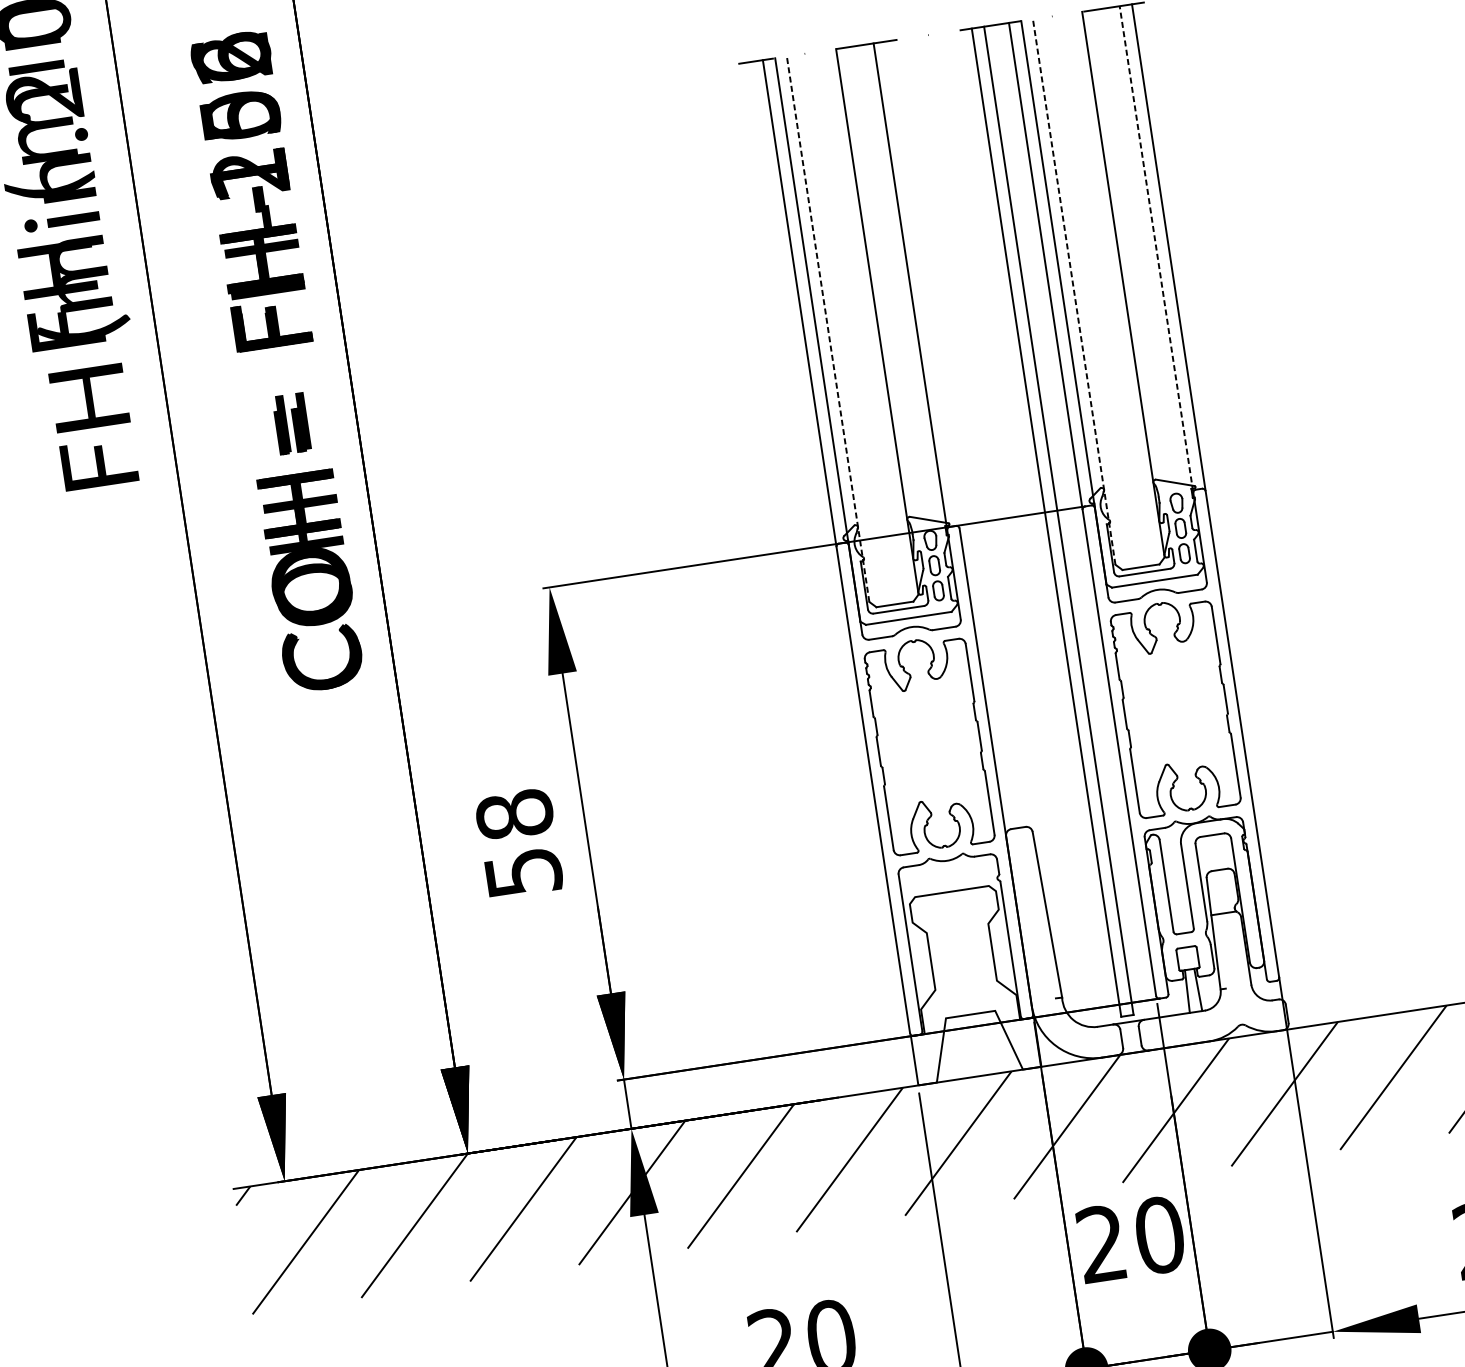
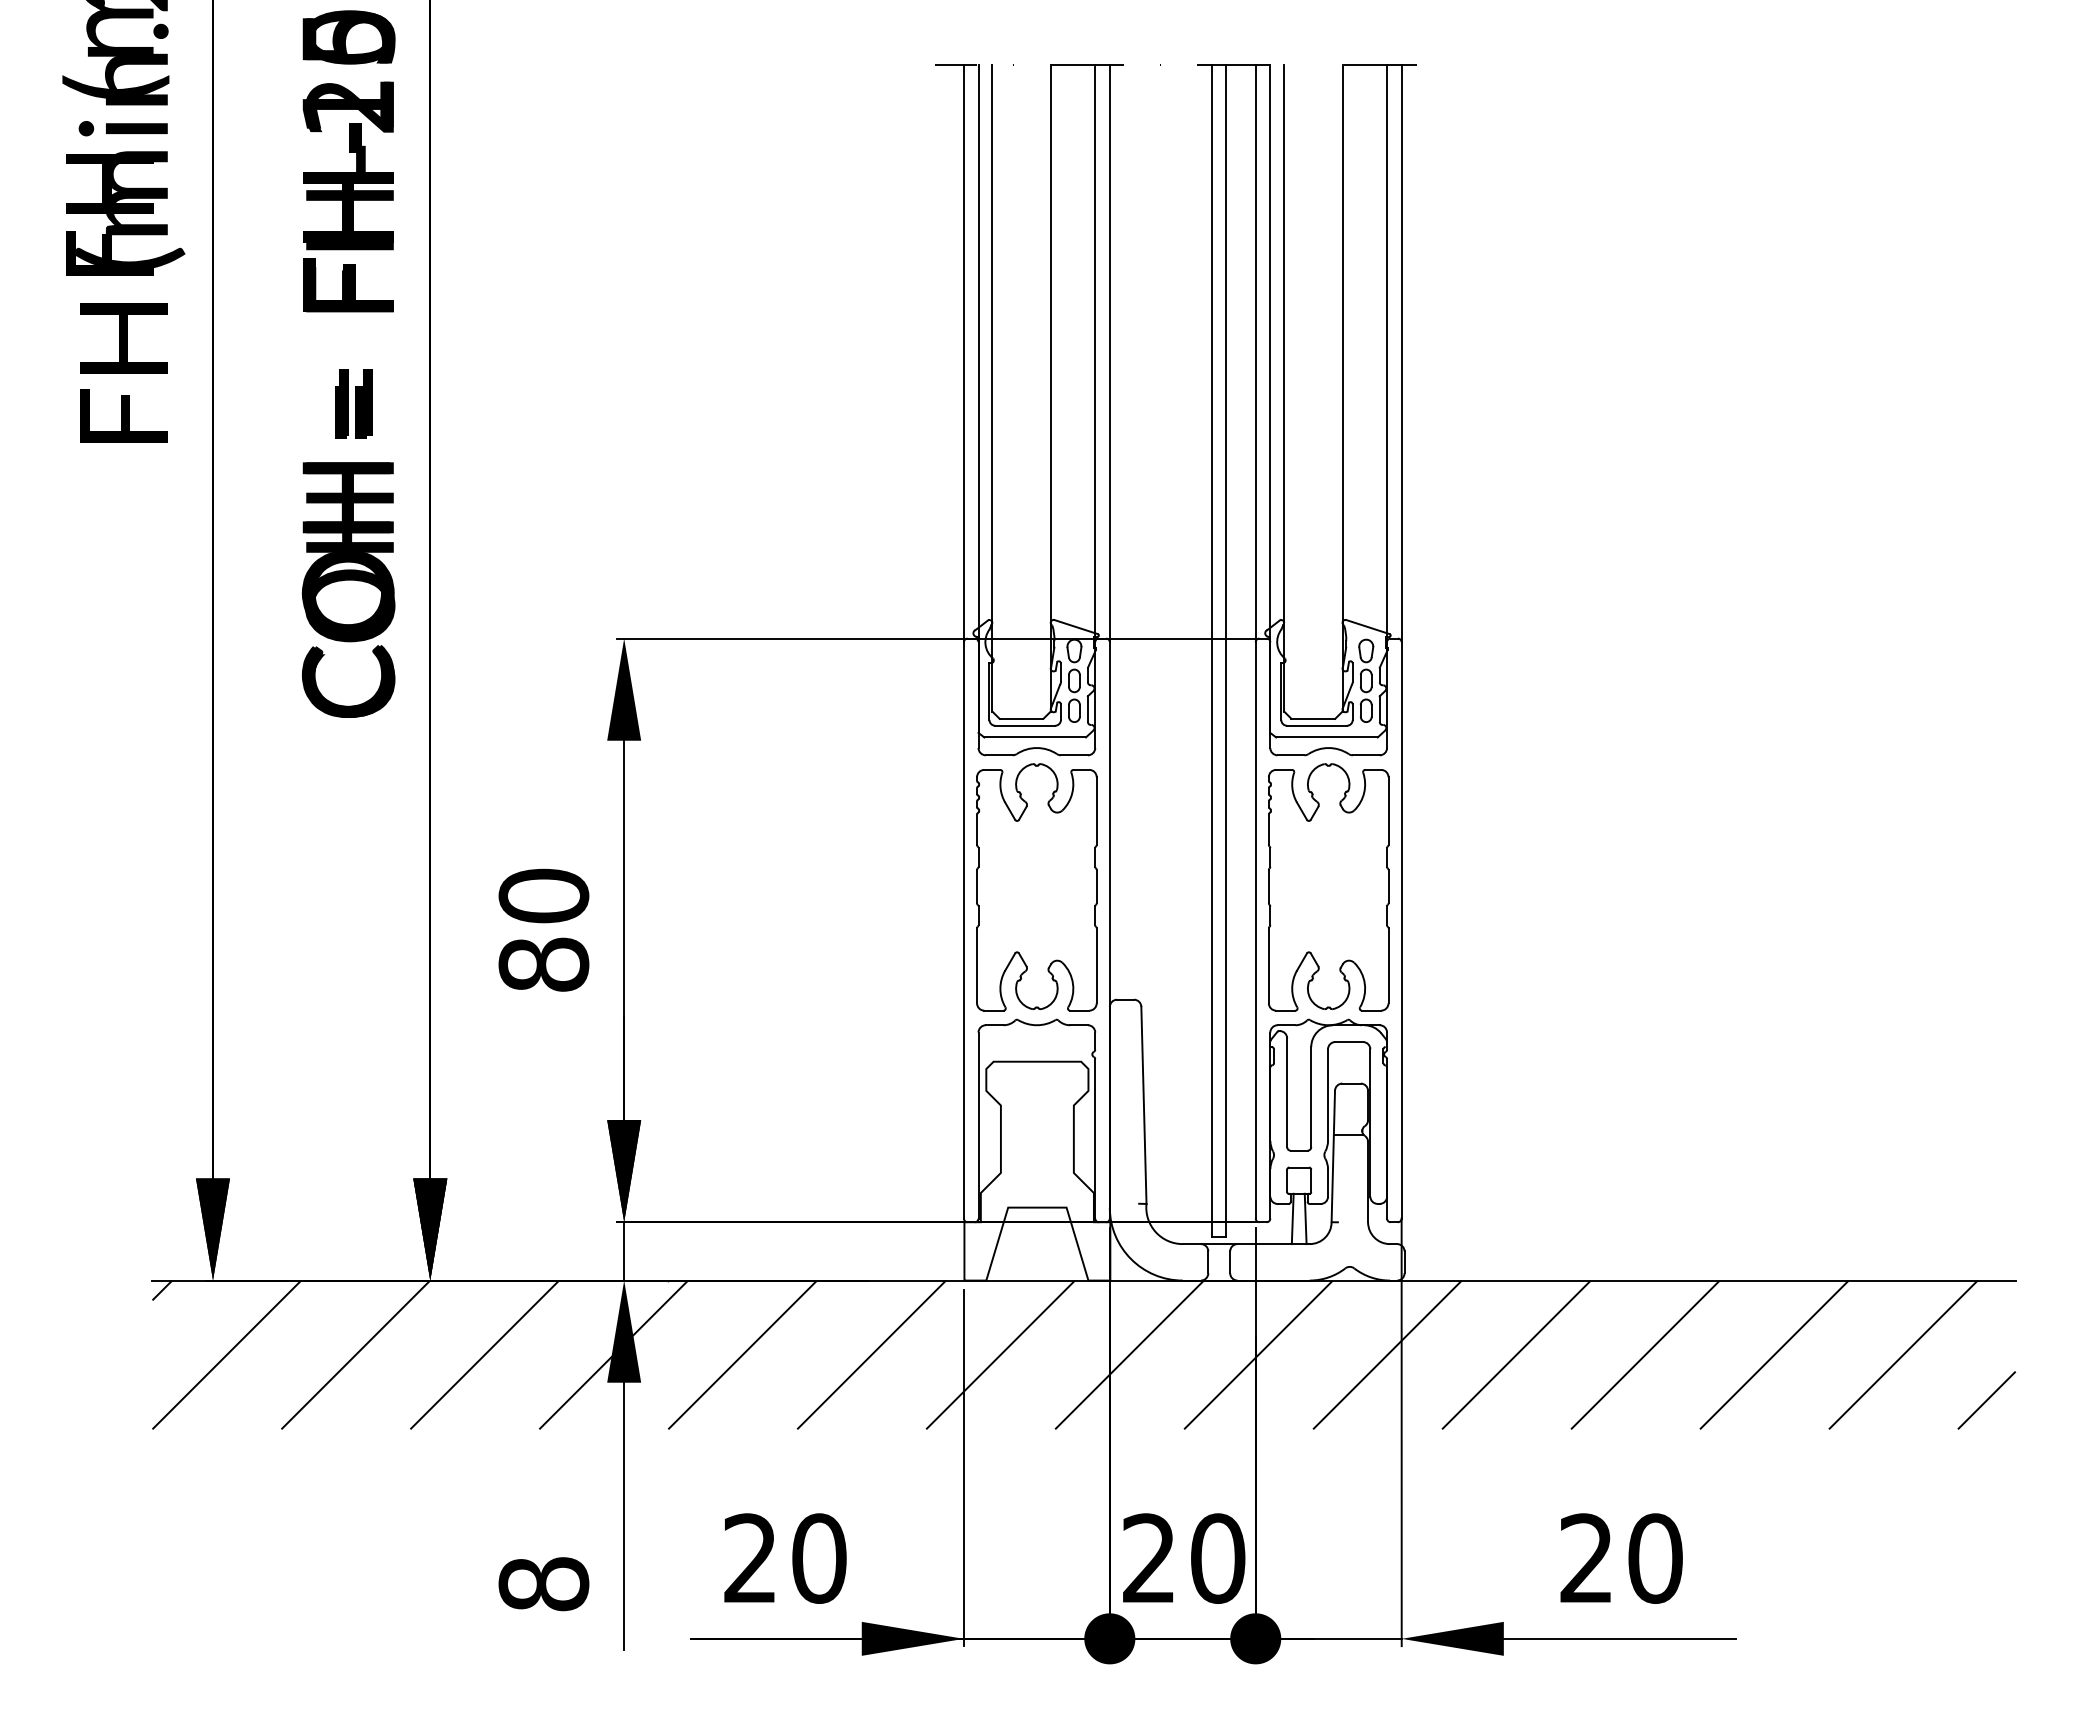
line: (1156, 248) -> (1387, 352), dashed -> solid
line: (922, 284) -> (1109, 352), added
line: (1074, 291) -> (1284, 387), dashed -> solid
line: (828, 328) -> (992, 387), dashed -> solid
text: (518, 843) -> (543, 929), 58 -> 80
text: (1131, 1239) -> (1184, 1558), moved

